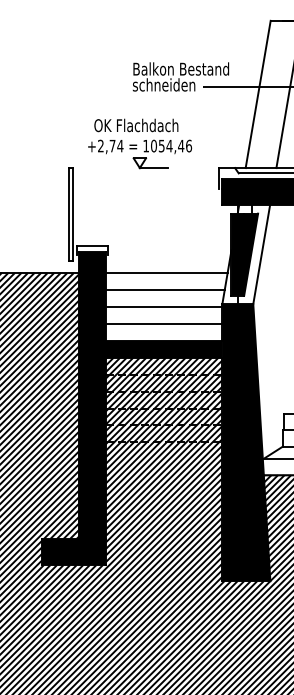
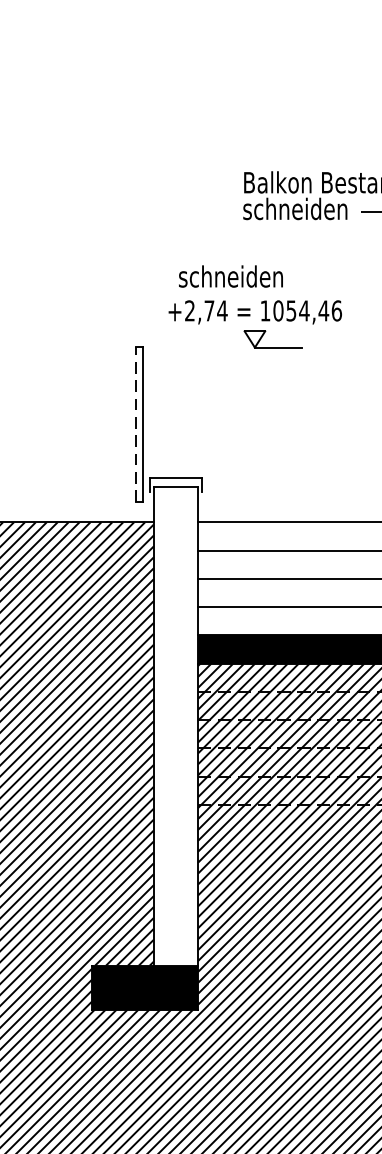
text: (136, 125) -> (249, 276), OK Flachdach -> schneiden
line: (68, 213) -> (135, 423), solid -> dashed
fill: (92, 394) -> (175, 725), removed

